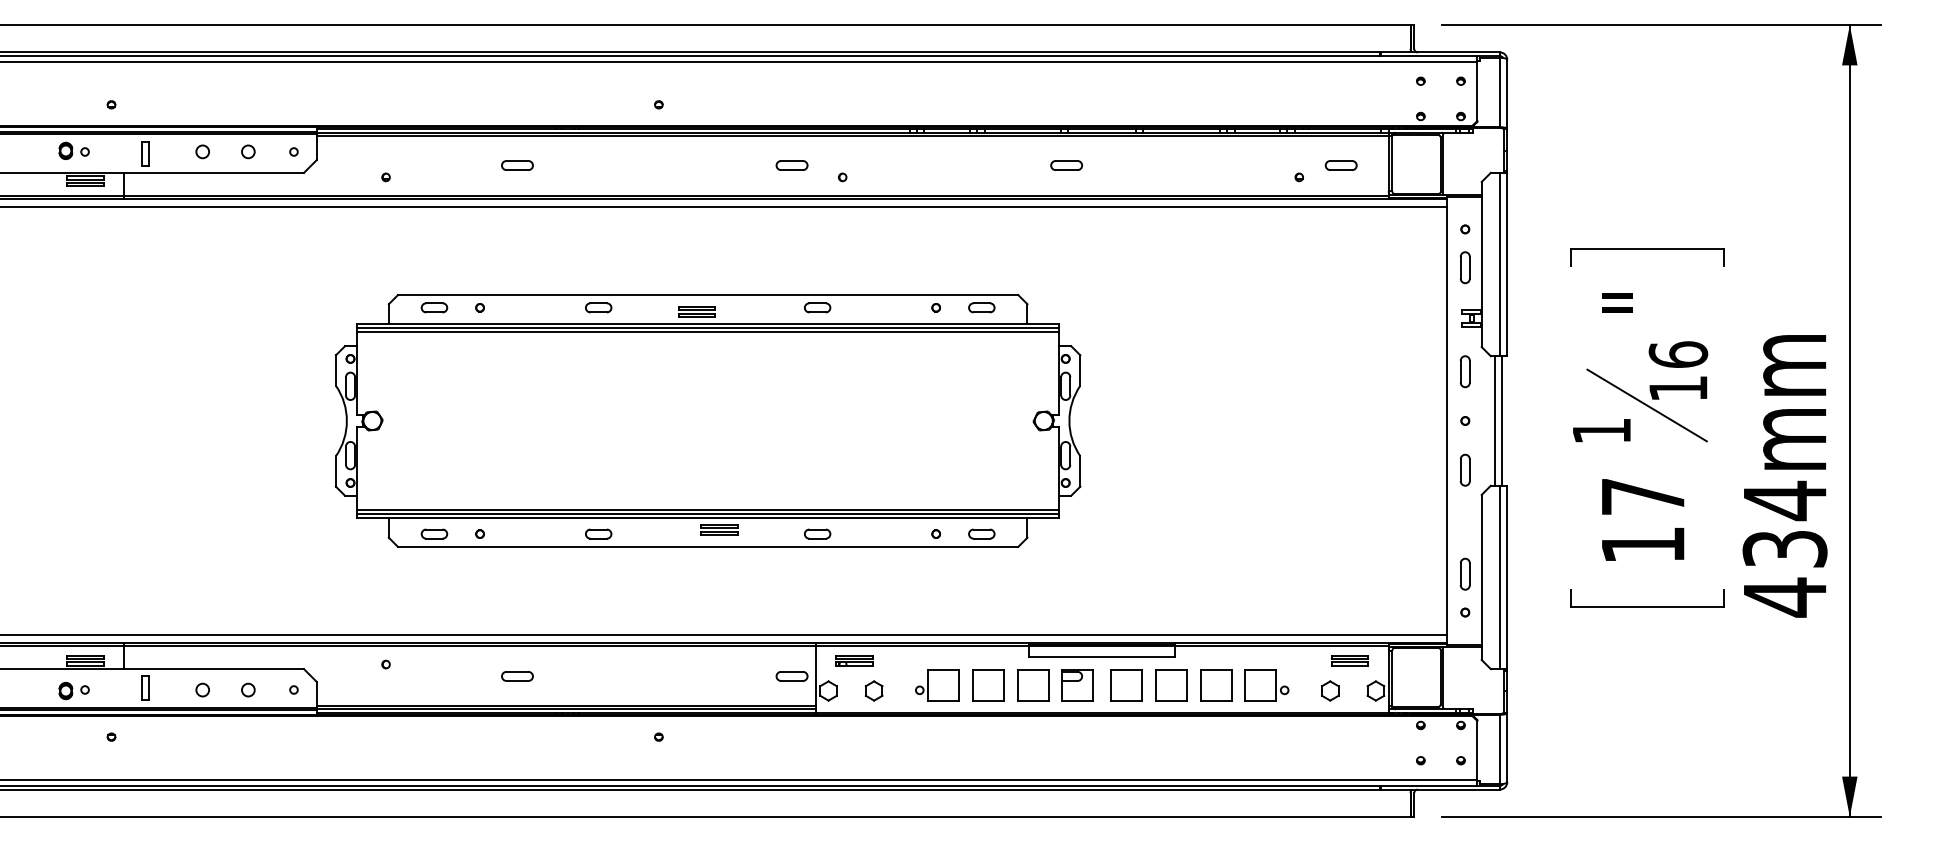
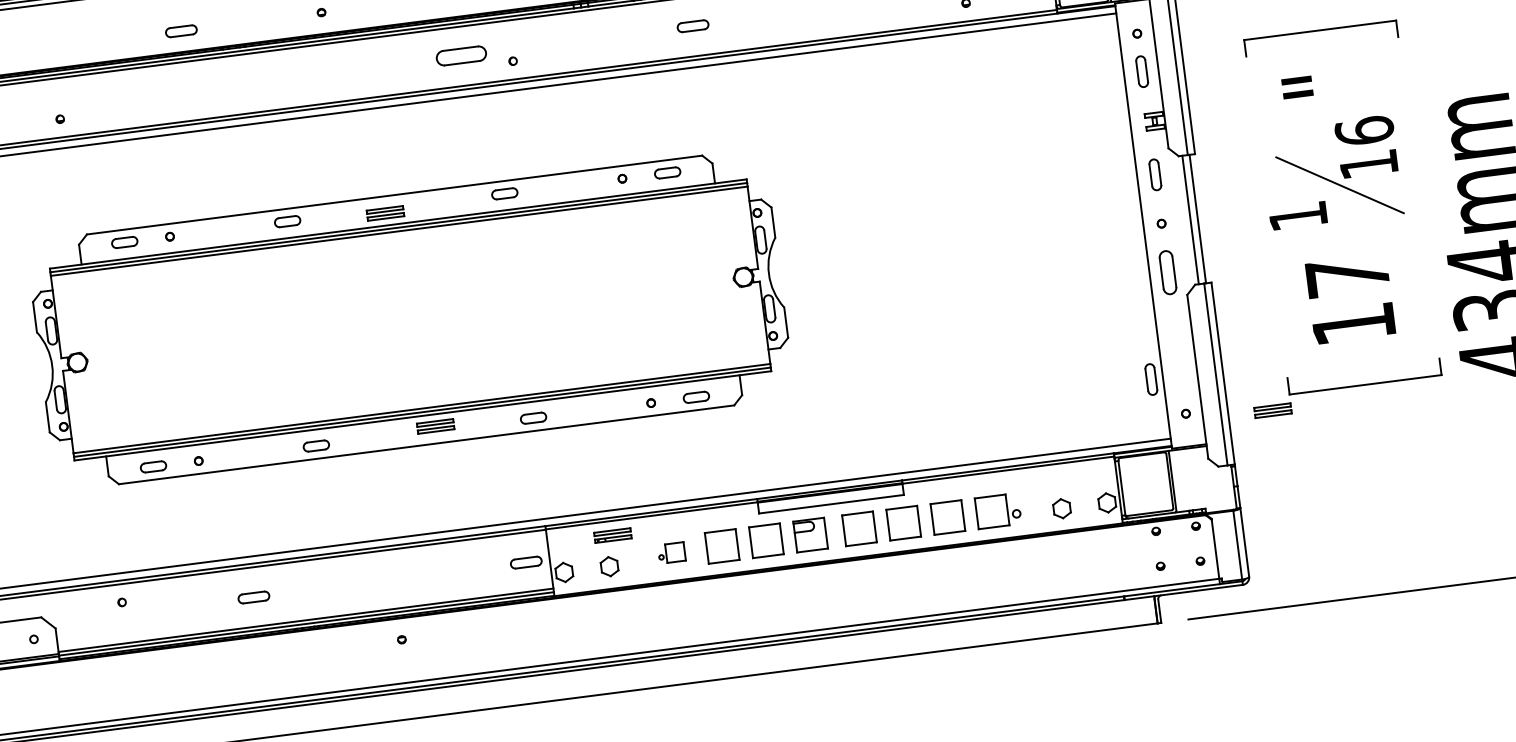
part: (517, 165) -> (181, 31), moved
part: (791, 165) -> (460, 55), size x1.6
part: (1066, 165) -> (692, 26), moved
part: (1464, 469) -> (1166, 271), size x1.4
part: (1464, 573) -> (1150, 378), moved
part: (854, 660) -> (612, 535), moved
part: (1349, 660) -> (1272, 410), moved
part: (937, 685) -> (671, 553), size x0.6

